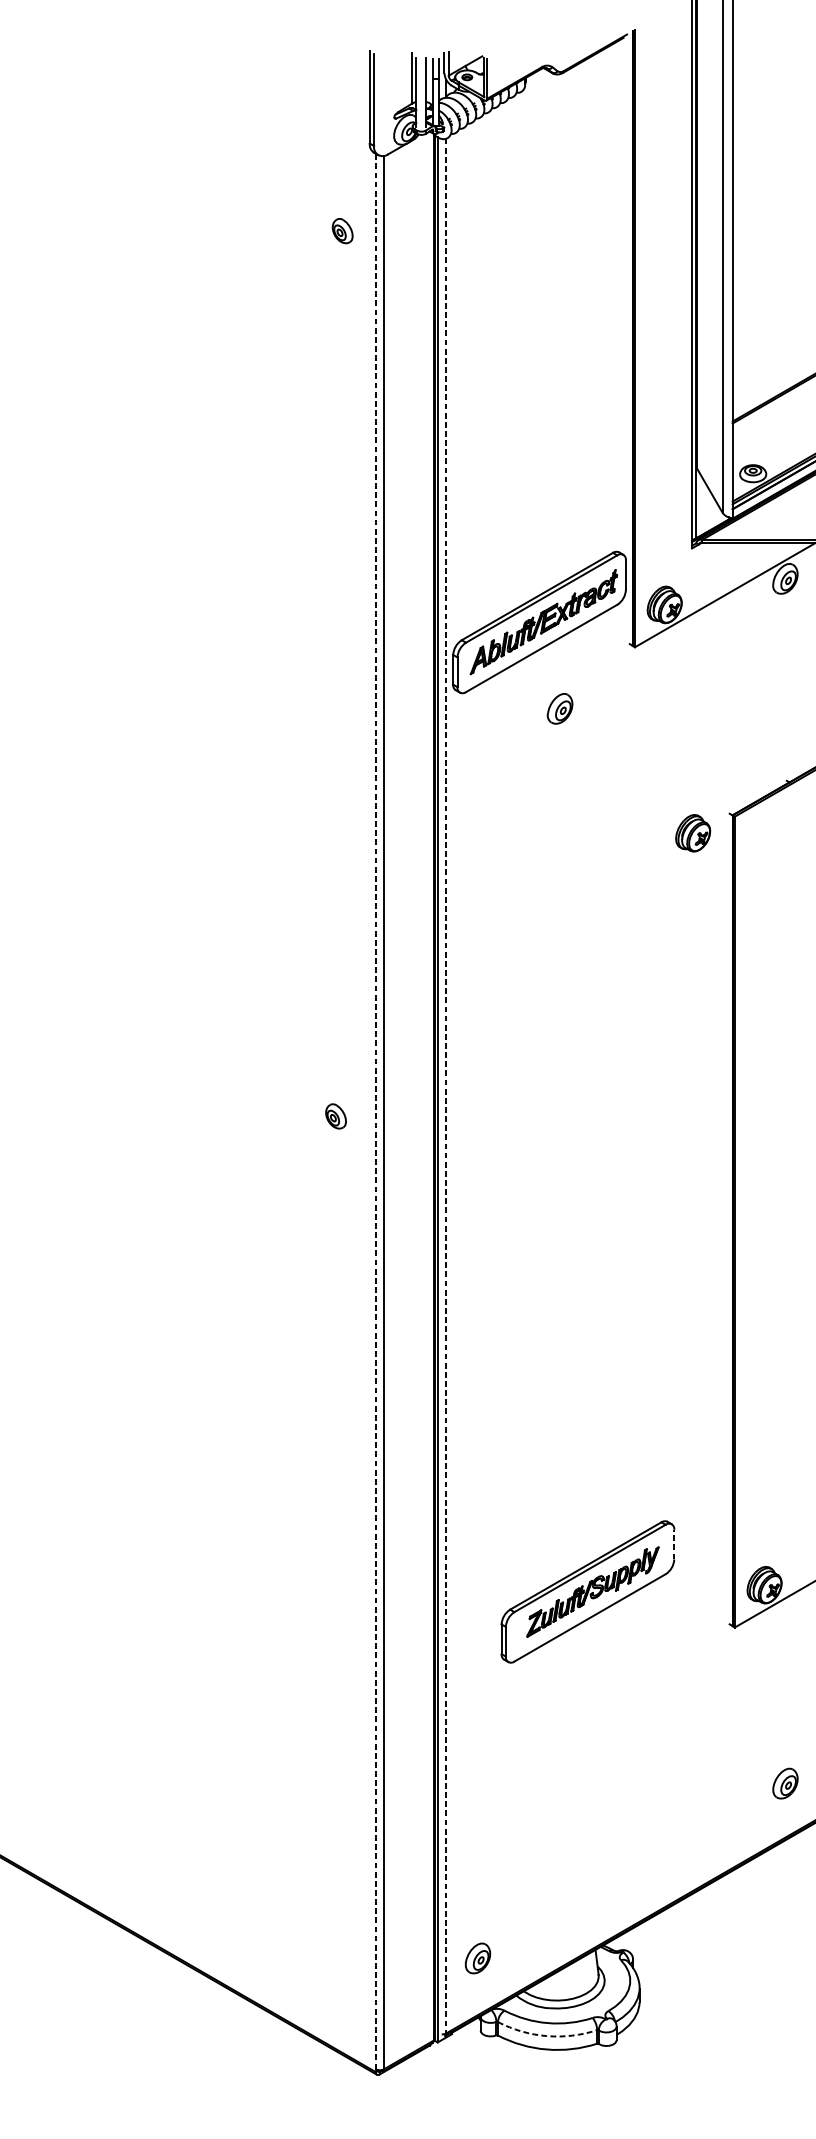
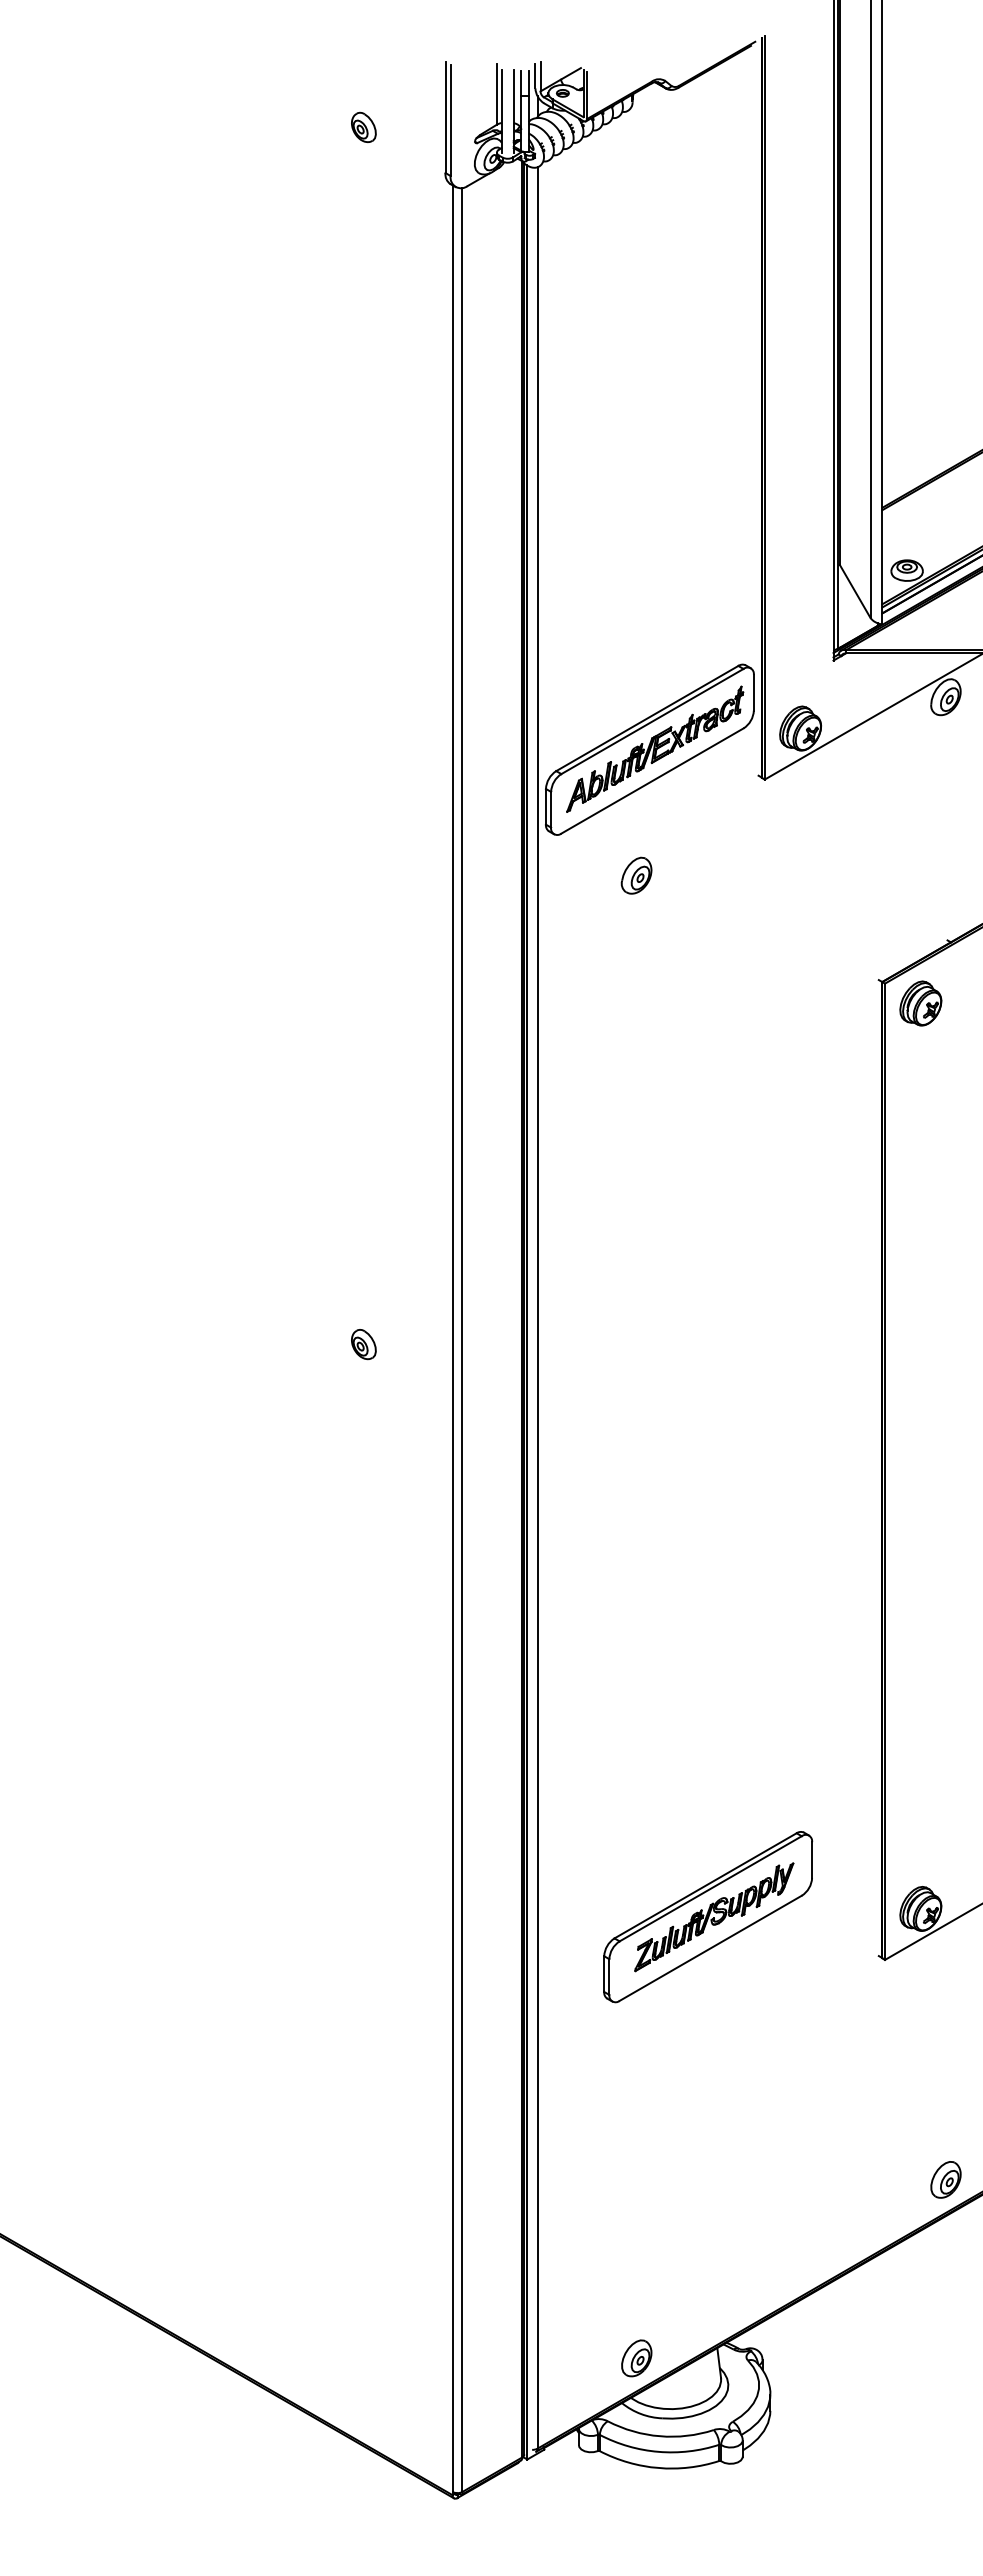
part: (342, 230) -> (363, 126), moved
part: (559, 708) -> (636, 875), moved
part: (692, 833) -> (920, 1003), moved
line: (446, 1085) -> (537, 1307), dashed -> solid
line: (375, 1111) -> (452, 1338), dashed -> solid
part: (335, 1116) -> (363, 1344), moved
line: (674, 1544) -> (812, 1860), dashed -> solid
part: (785, 1783) -> (945, 2179), moved
part: (477, 1958) -> (636, 2358), moved
arc: (546, 2035) -> (658, 2451), dashed -> solid

